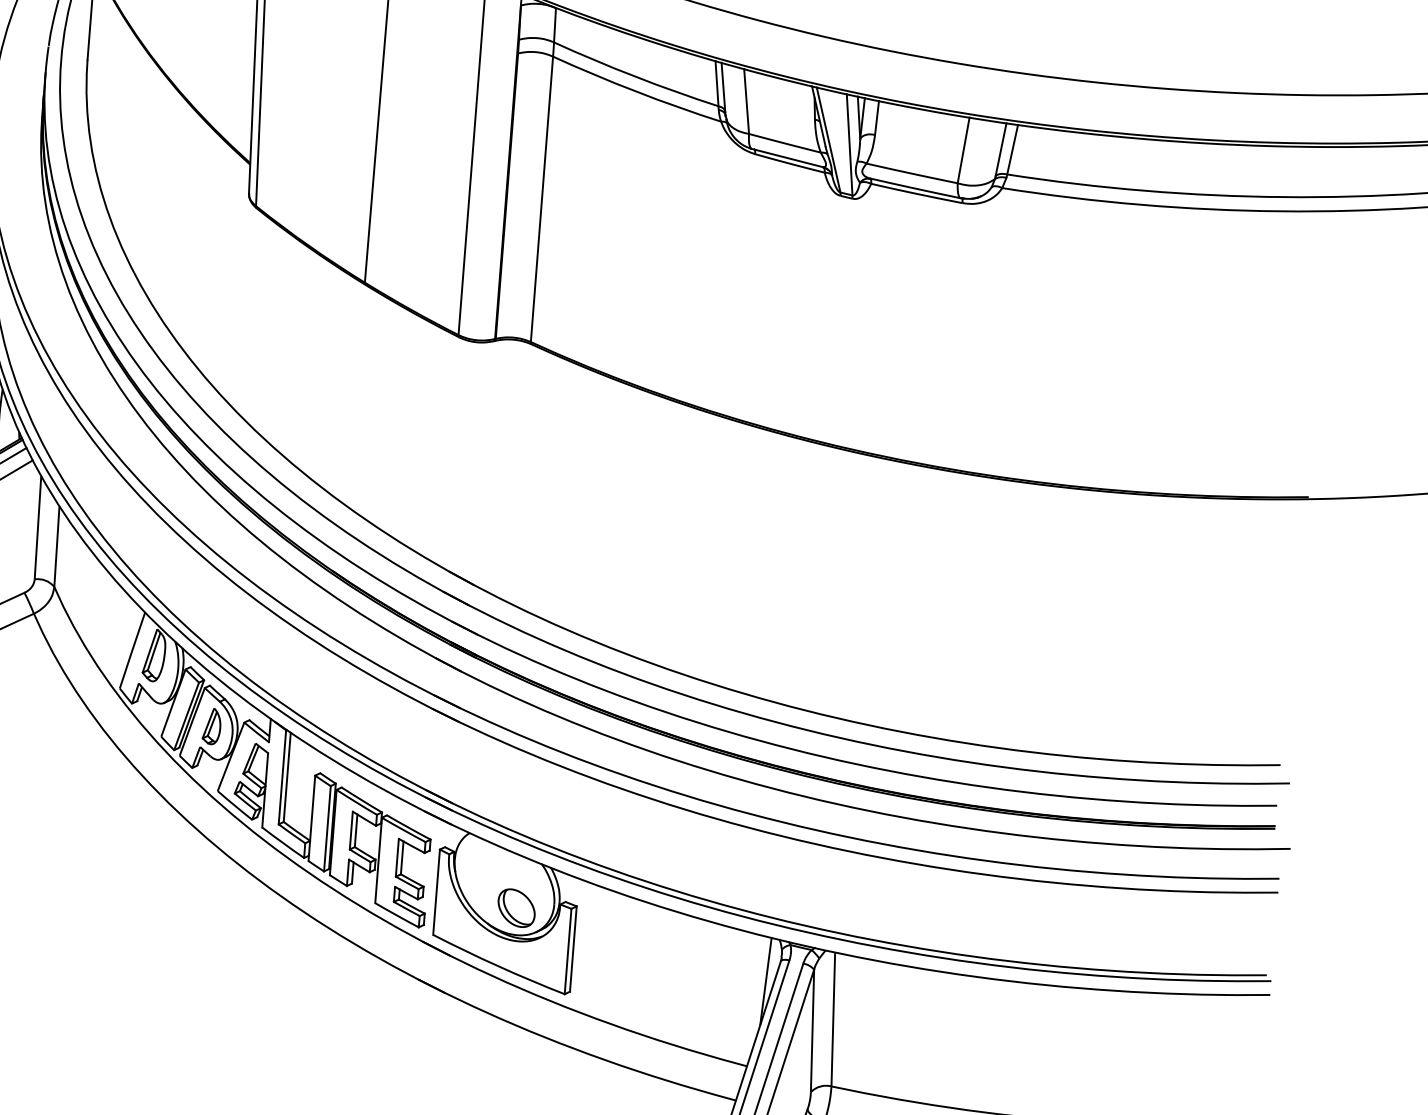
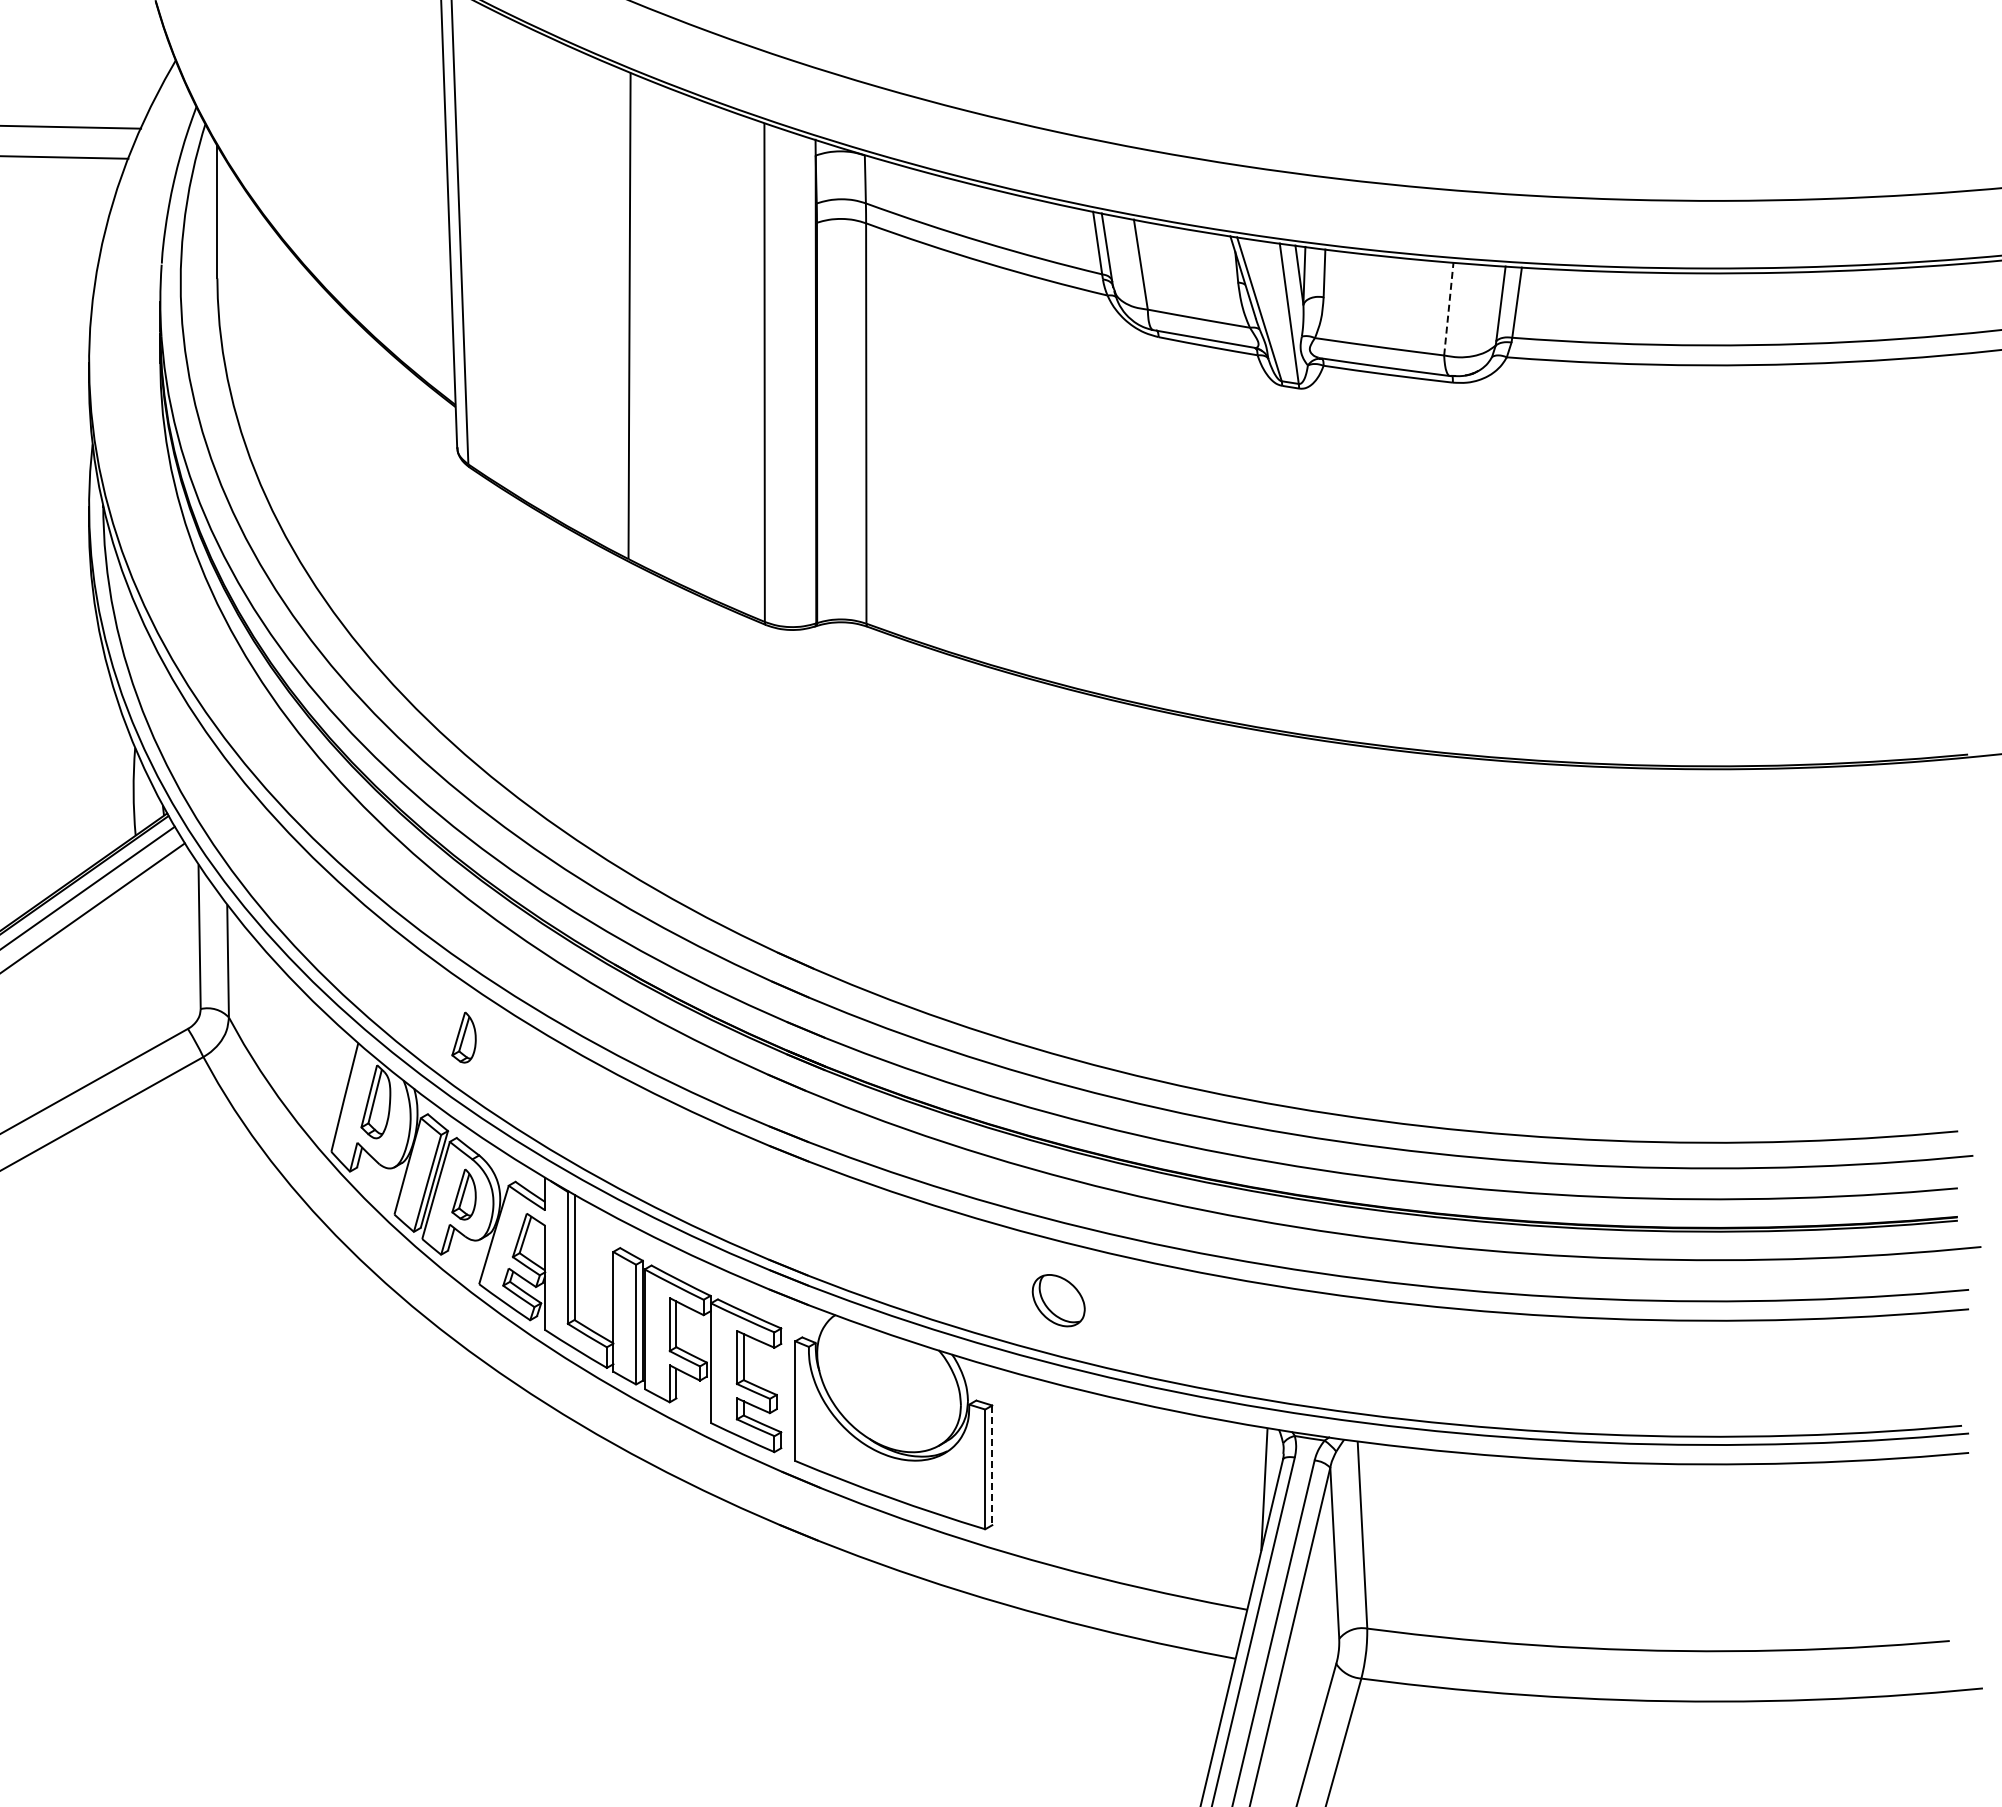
line: (963, 150) -> (1448, 309), solid -> dashed
part: (220, 614) -> (463, 1037), added
part: (516, 908) -> (1058, 1300), moved
line: (573, 949) -> (992, 1465), solid -> dashed

